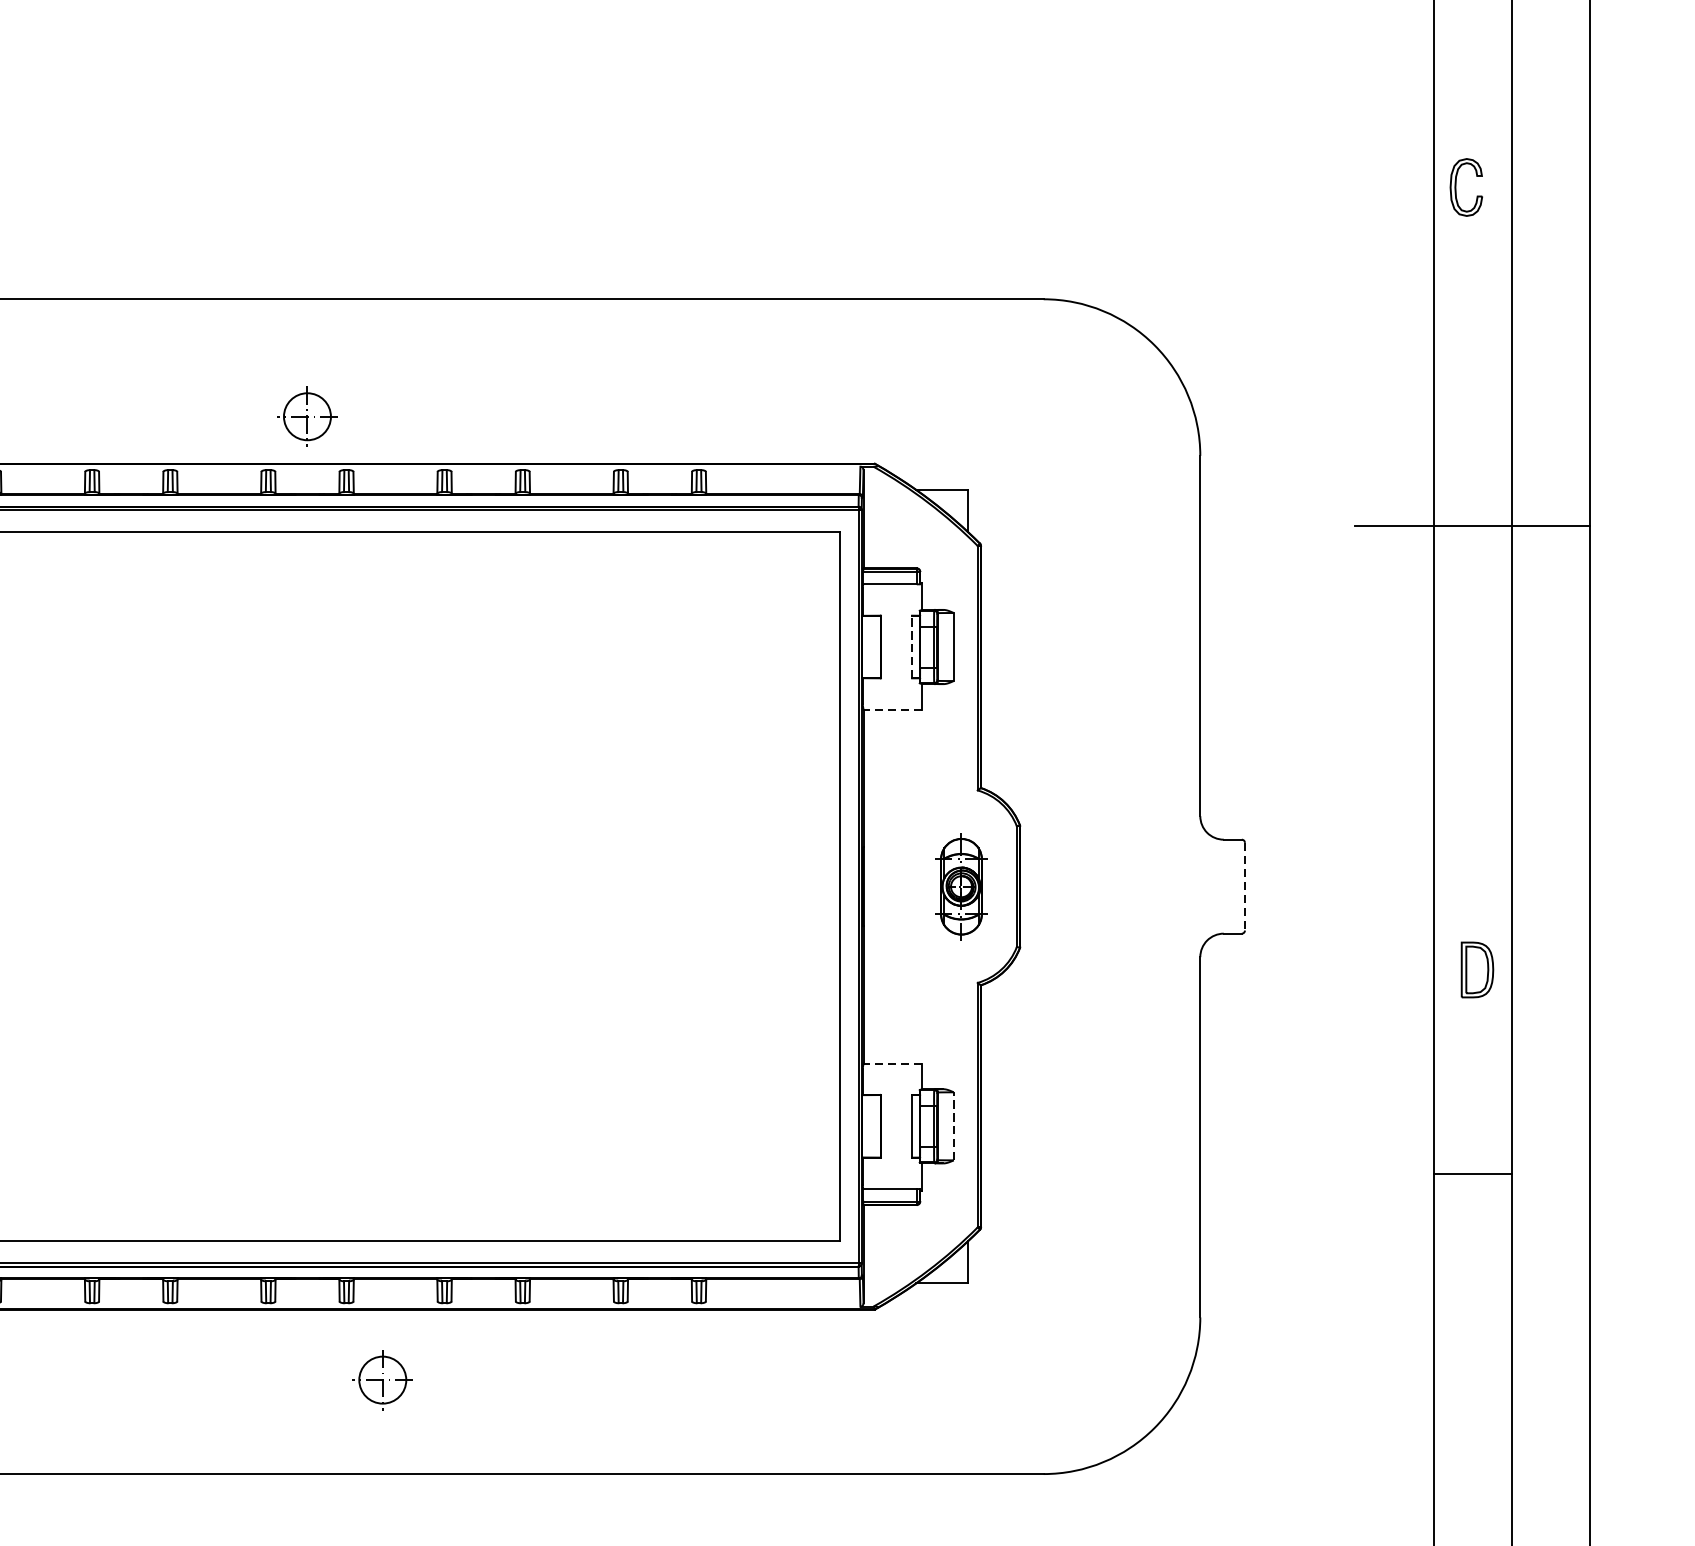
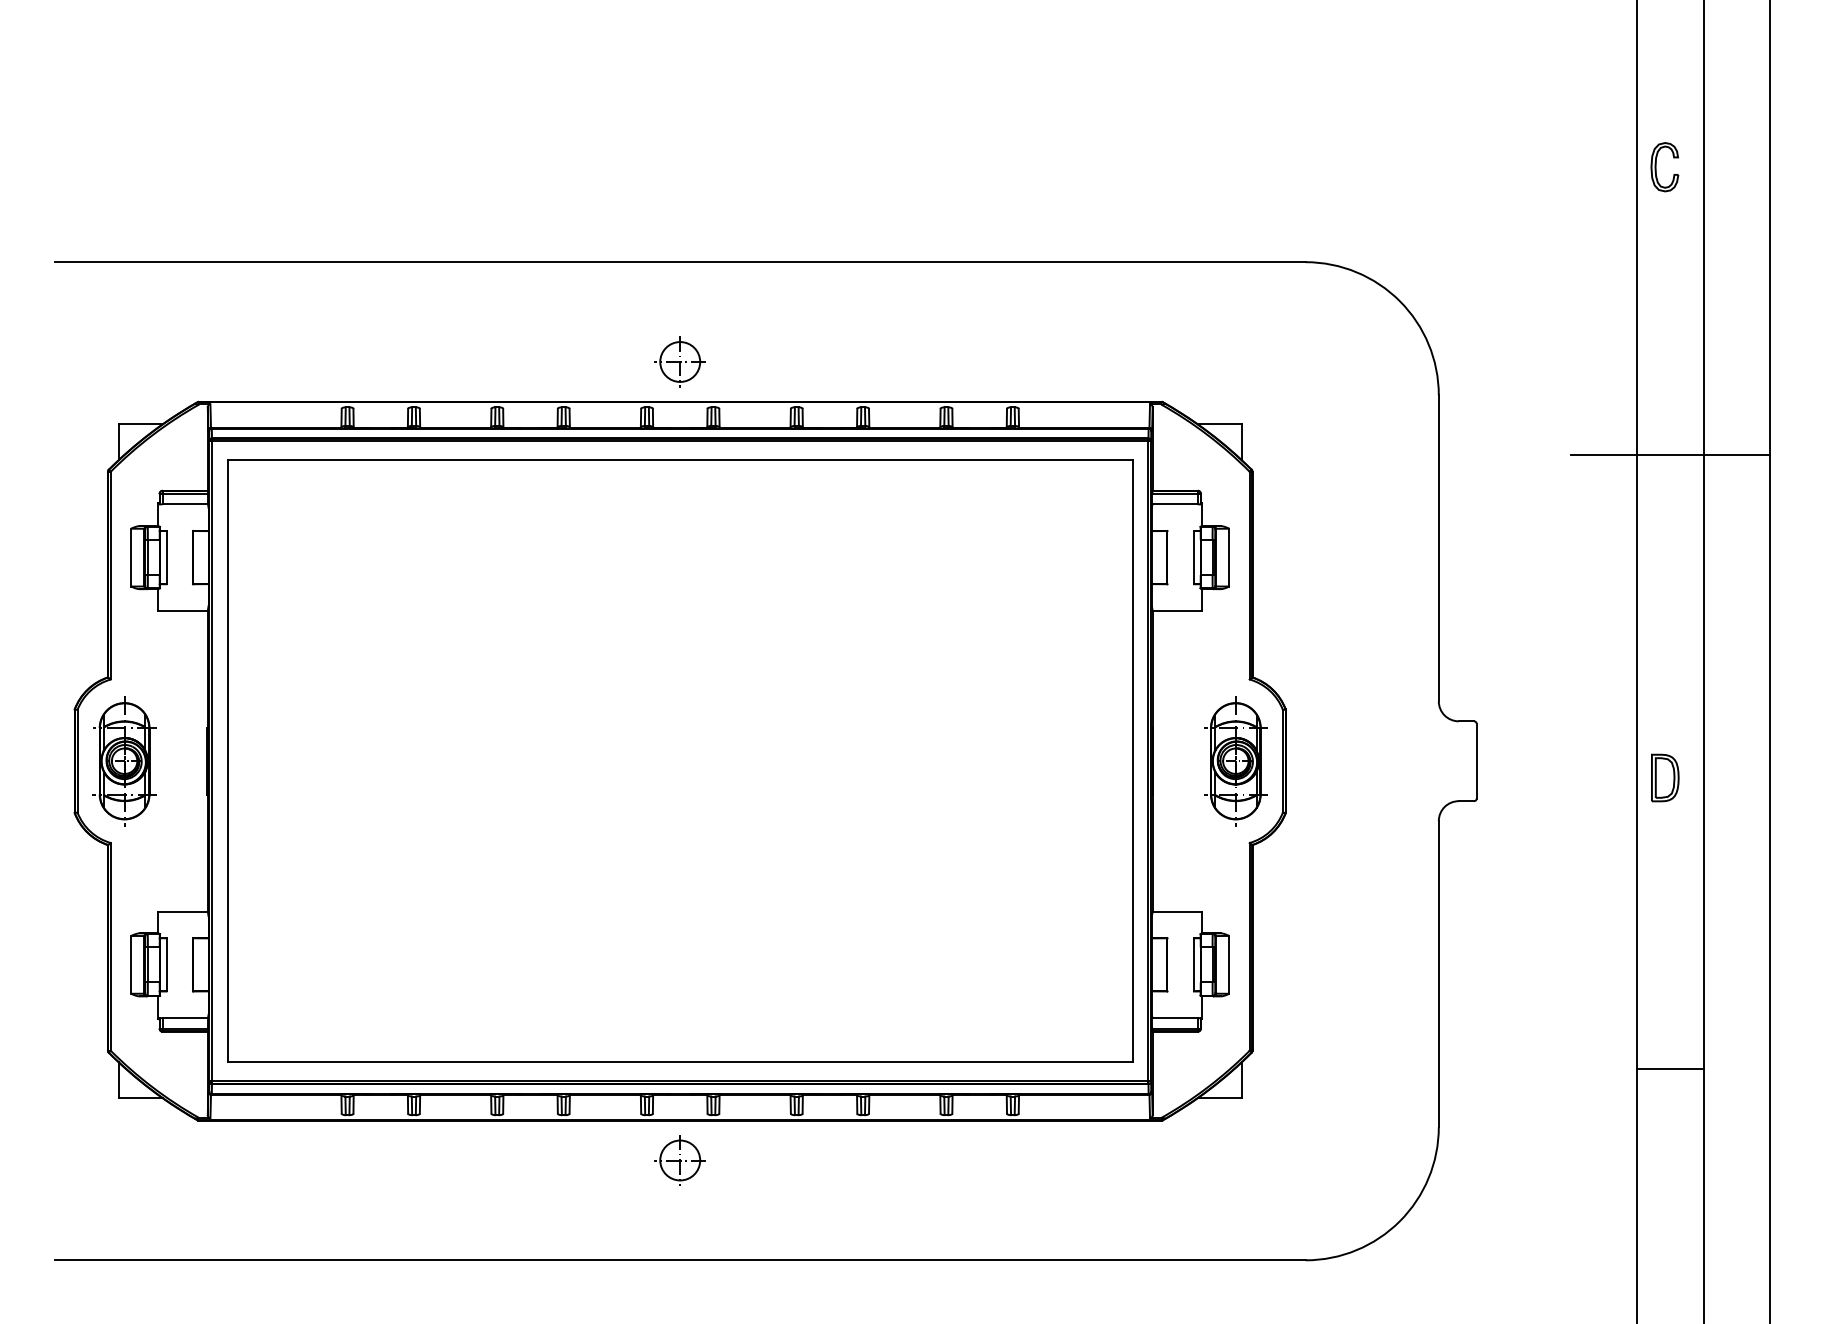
line: (911, 646) -> (1193, 557), dashed -> solid
line: (892, 709) -> (1177, 610), dashed -> solid
part: (961, 886) -> (1235, 761), size x1.43
line: (1244, 886) -> (1476, 761), dashed -> solid
part: (1477, 969) -> (1665, 777), moved
line: (892, 1063) -> (1177, 911), dashed -> solid
line: (953, 1125) -> (1229, 964), dashed -> solid
line: (1473, 1174) -> (1670, 1069), moved
part: (381, 1380) -> (679, 1160), moved

